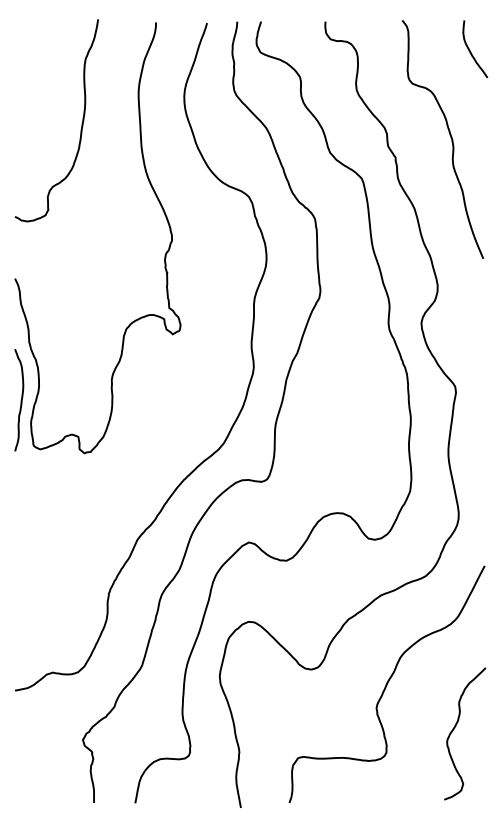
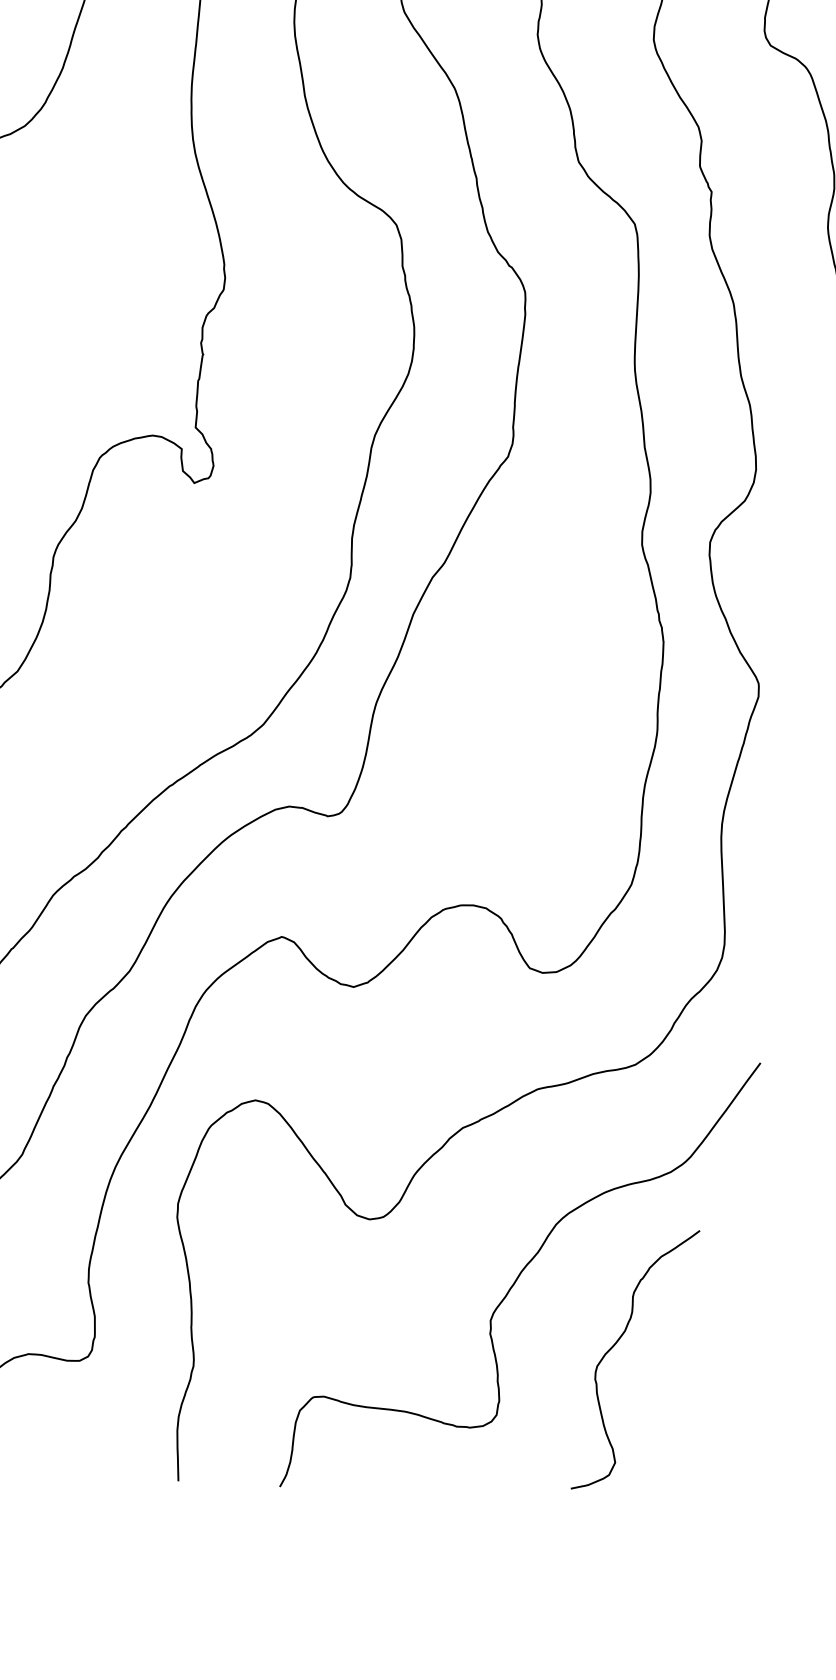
curve: (456, 726) -> (620, 1341), moved

